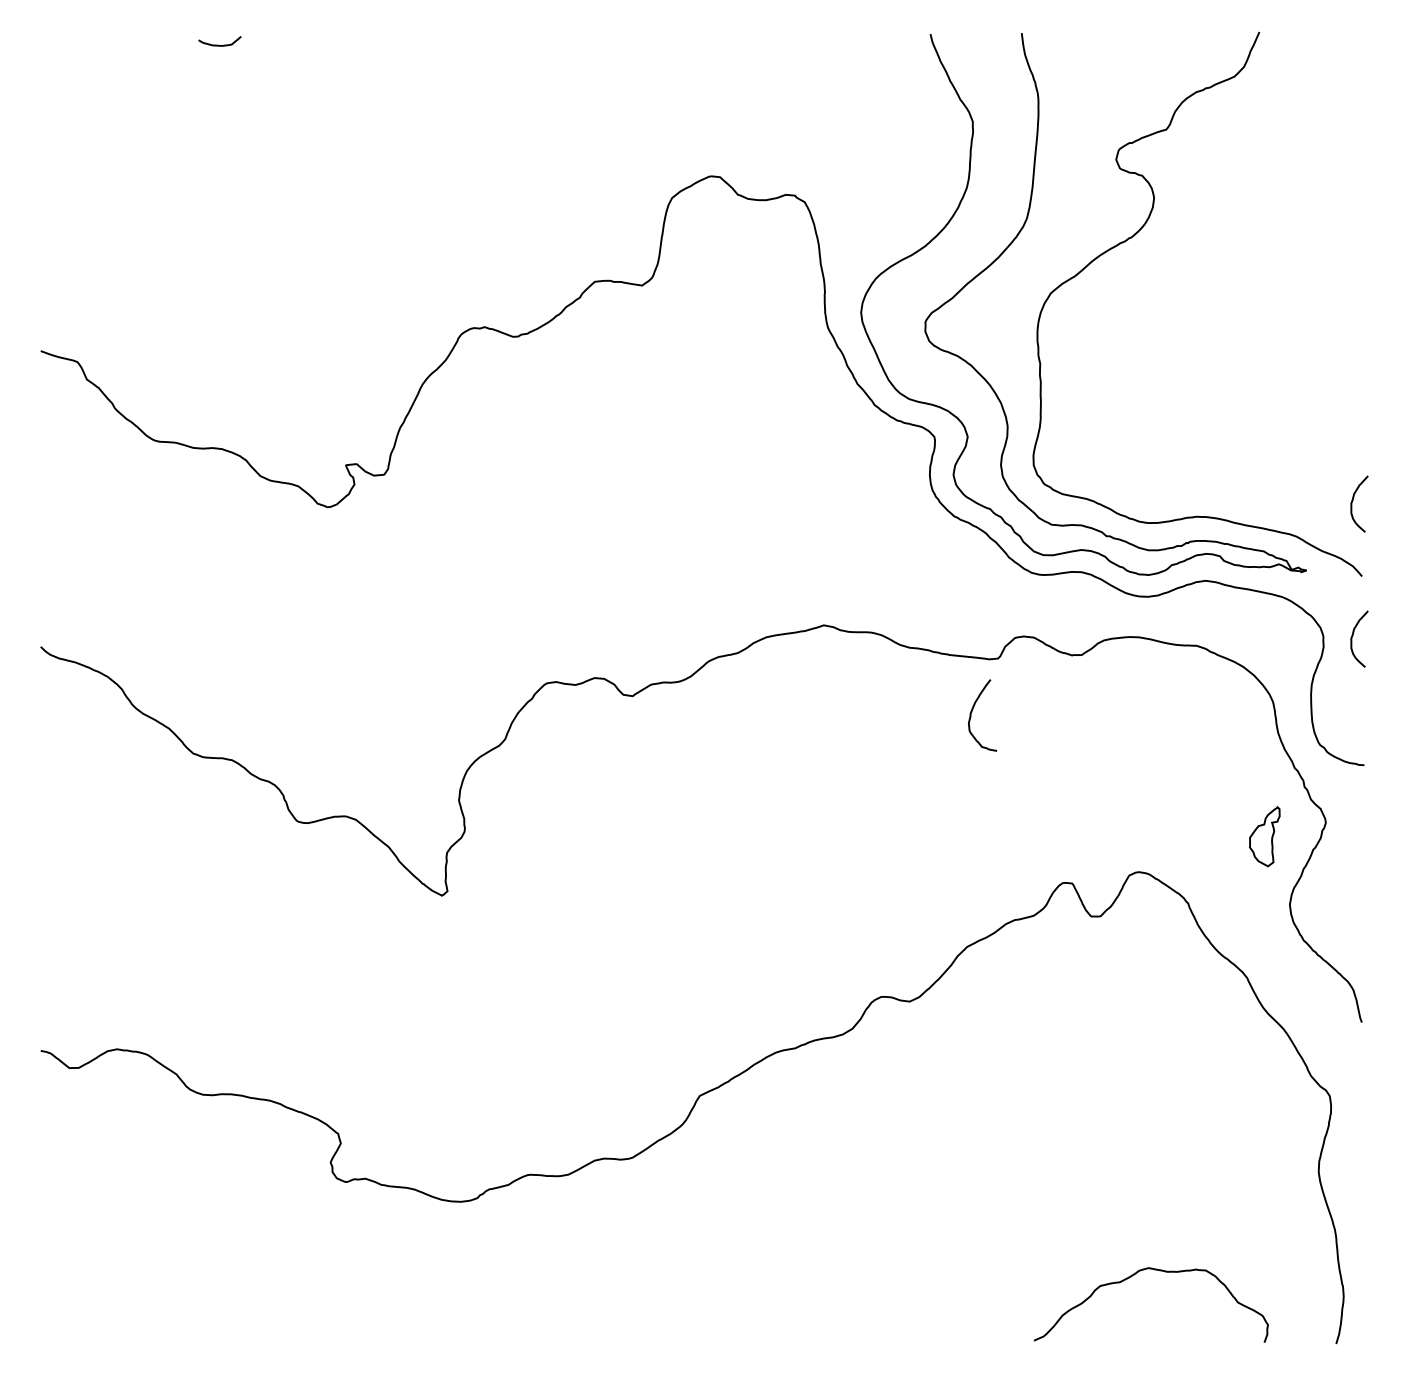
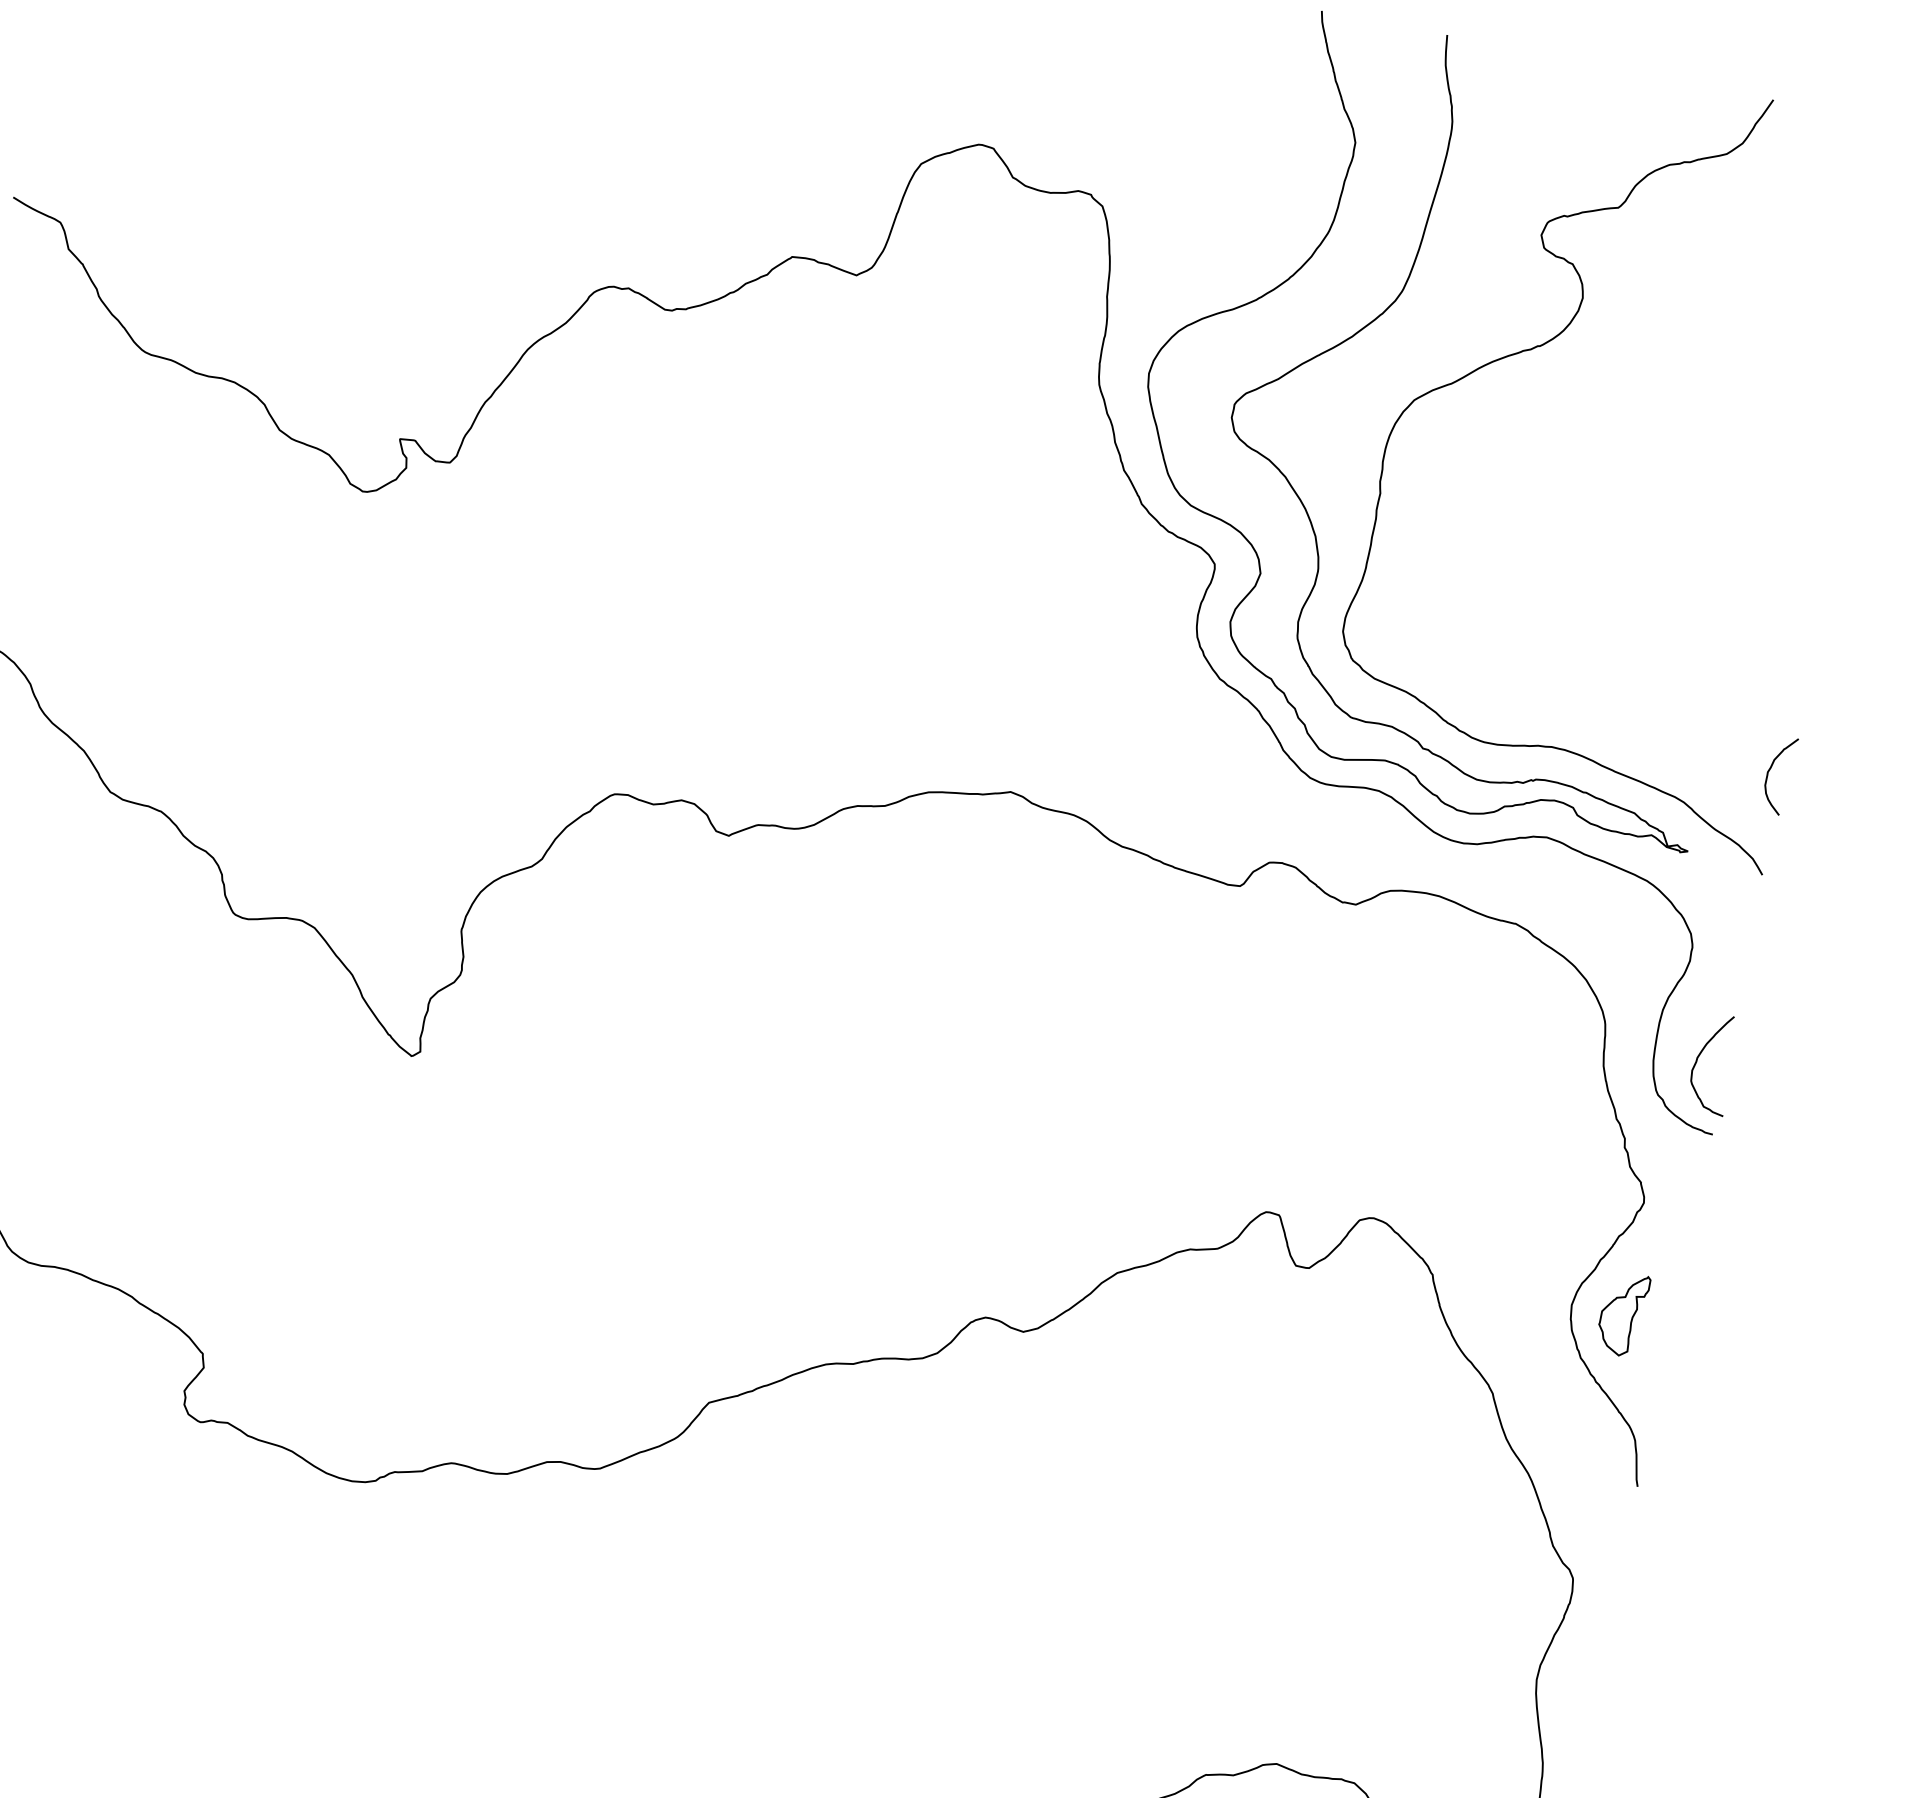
curve: (1353, 636) -> (1733, 955), removed
curve: (972, 712) -> (1700, 1056), moved
part: (1264, 836) -> (1622, 1313), moved

